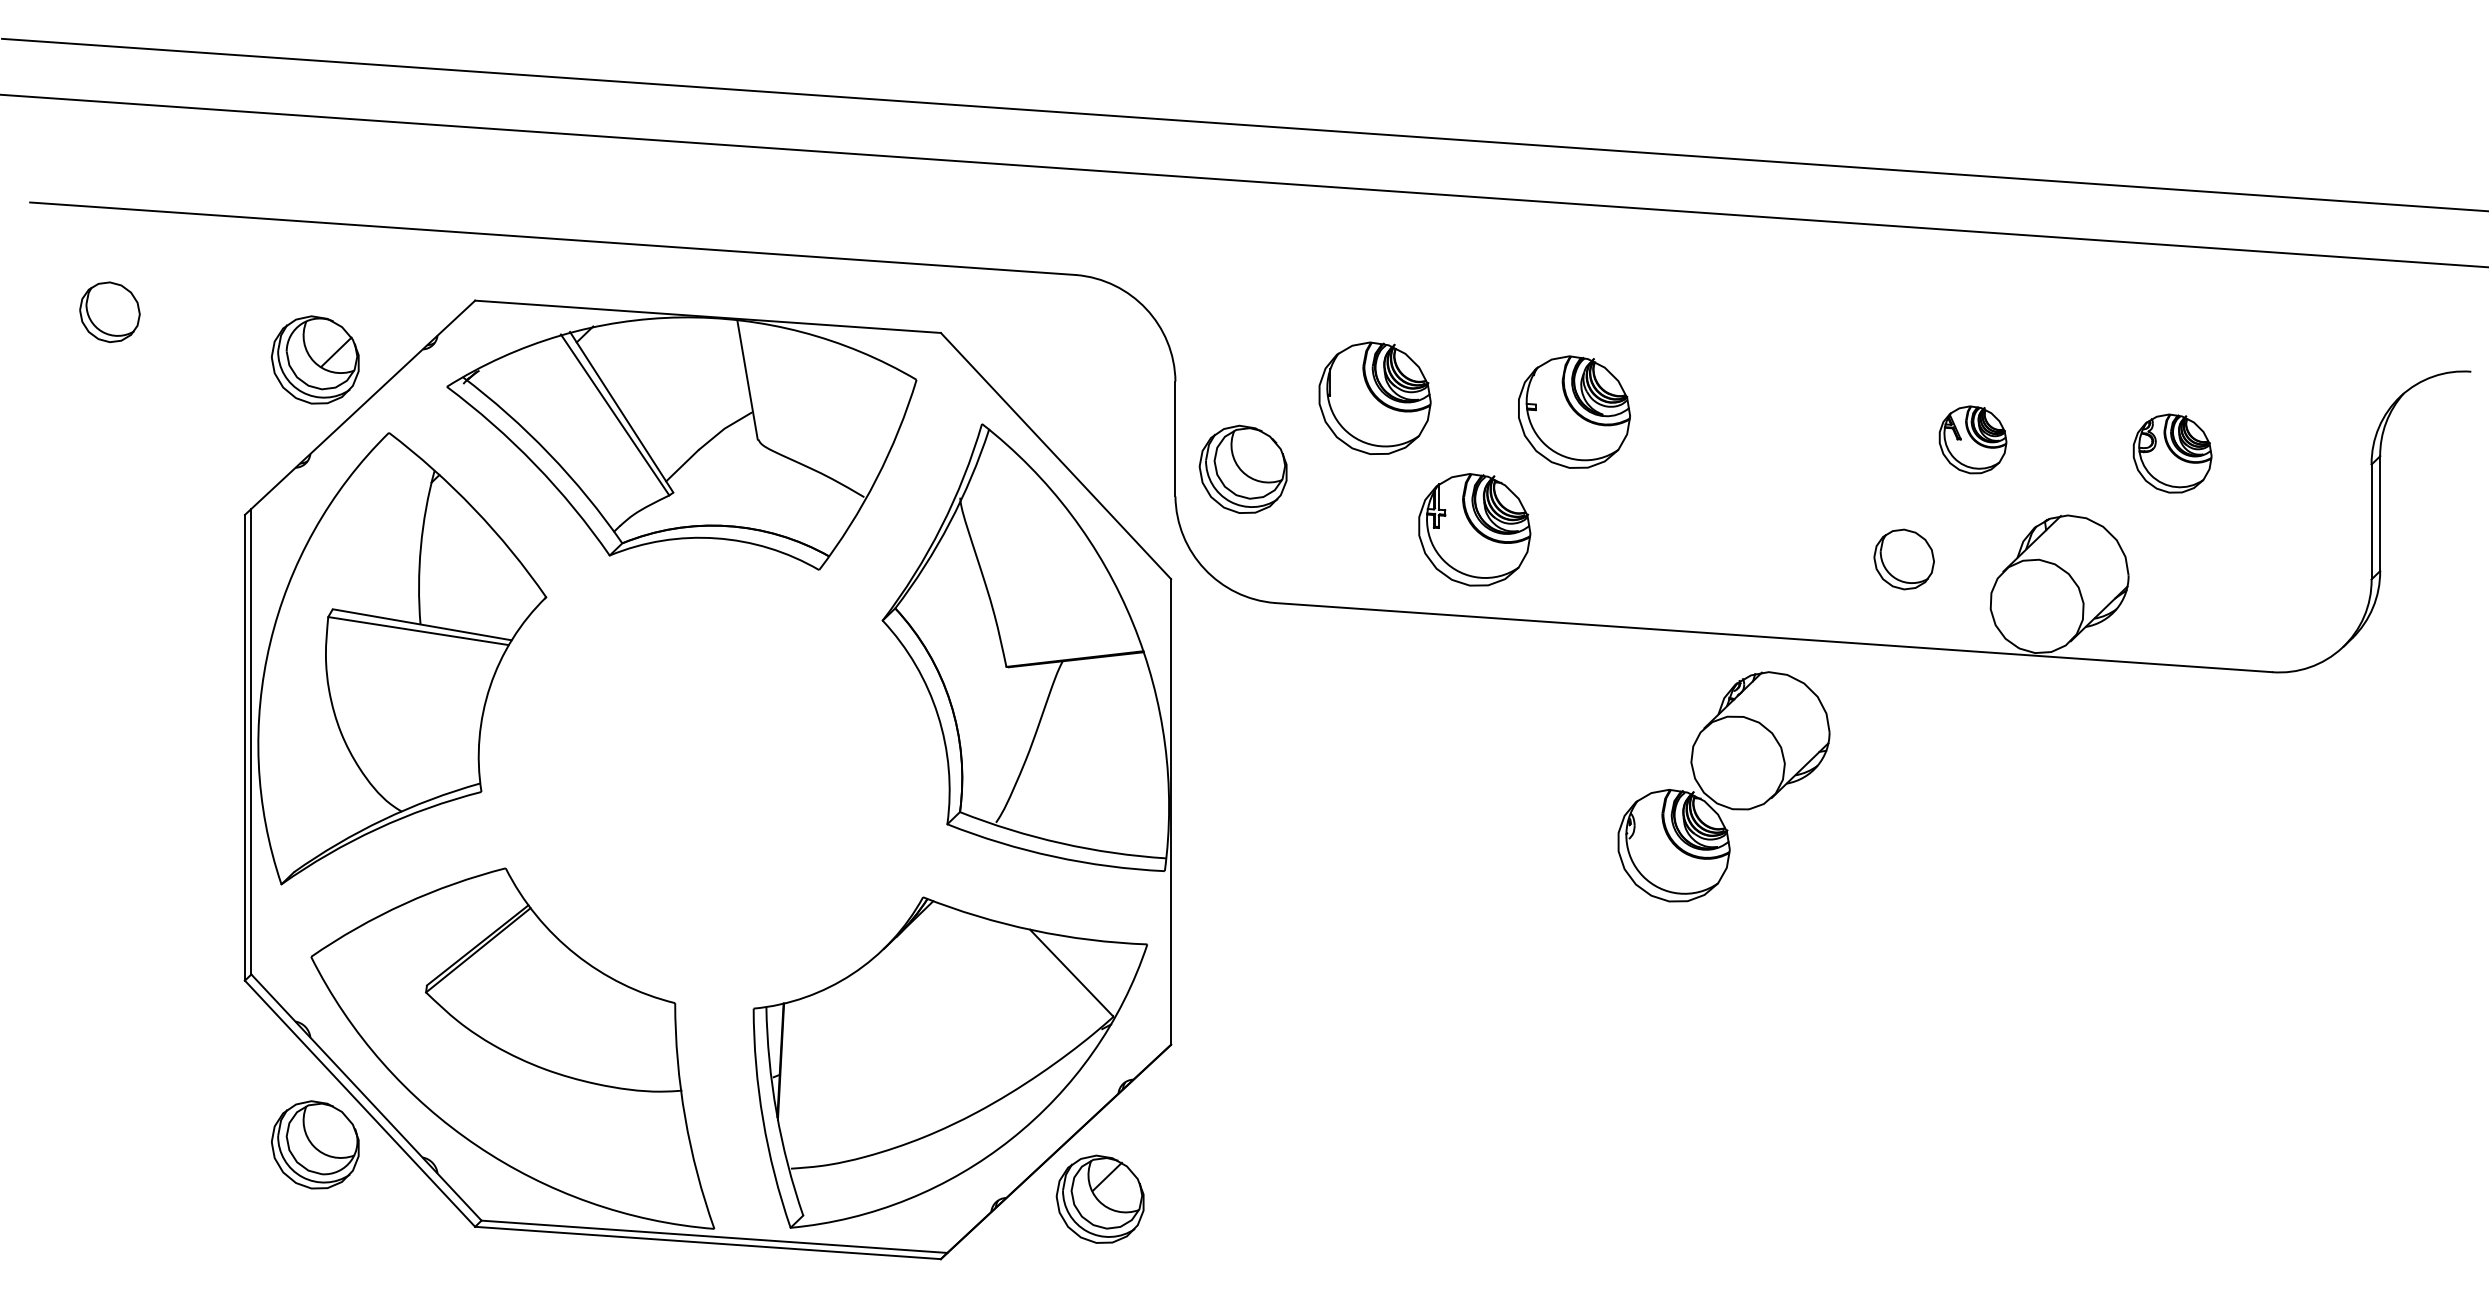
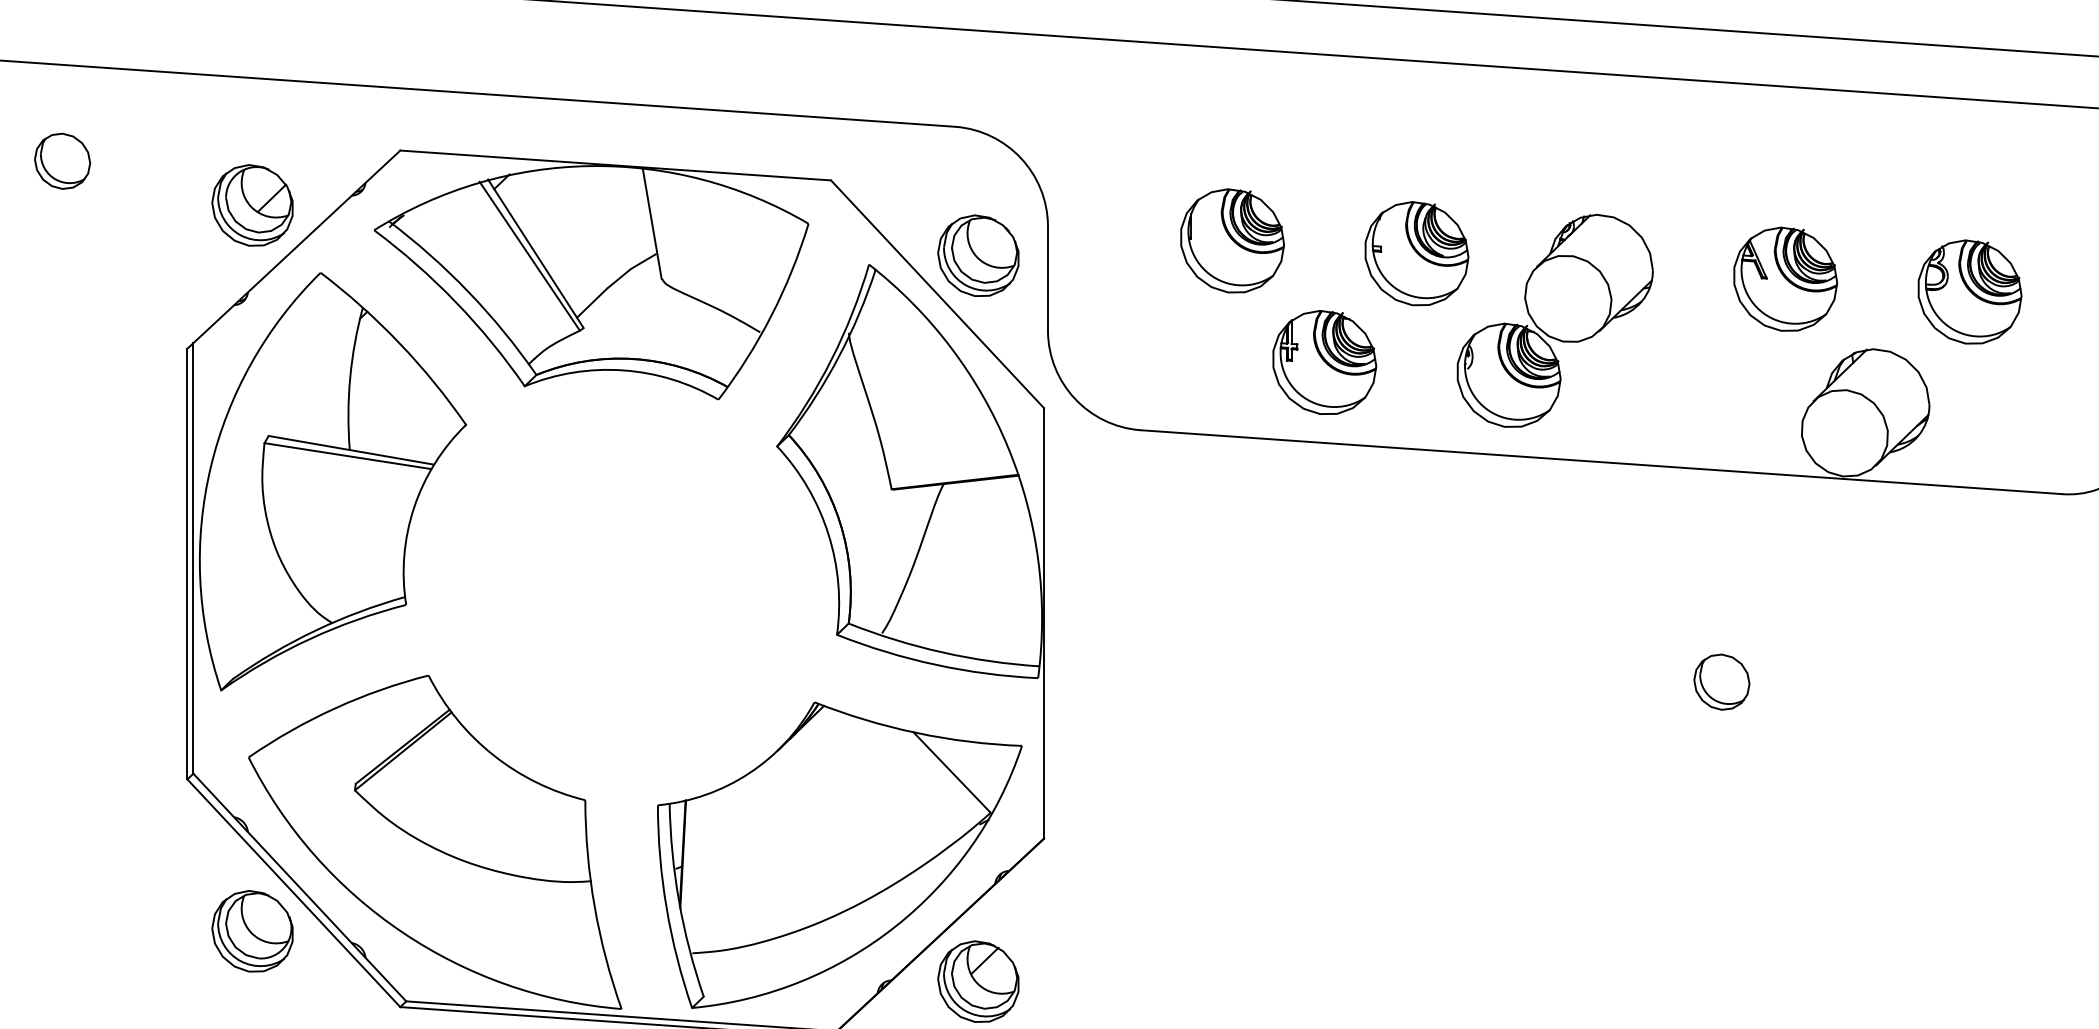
part: (1972, 439) -> (1785, 278), size x1.67
part: (2172, 453) -> (1970, 291), size x1.43
part: (1242, 468) -> (977, 254), moved
part: (1903, 559) -> (1721, 682), moved
part: (1723, 786) -> (1554, 320), moved

